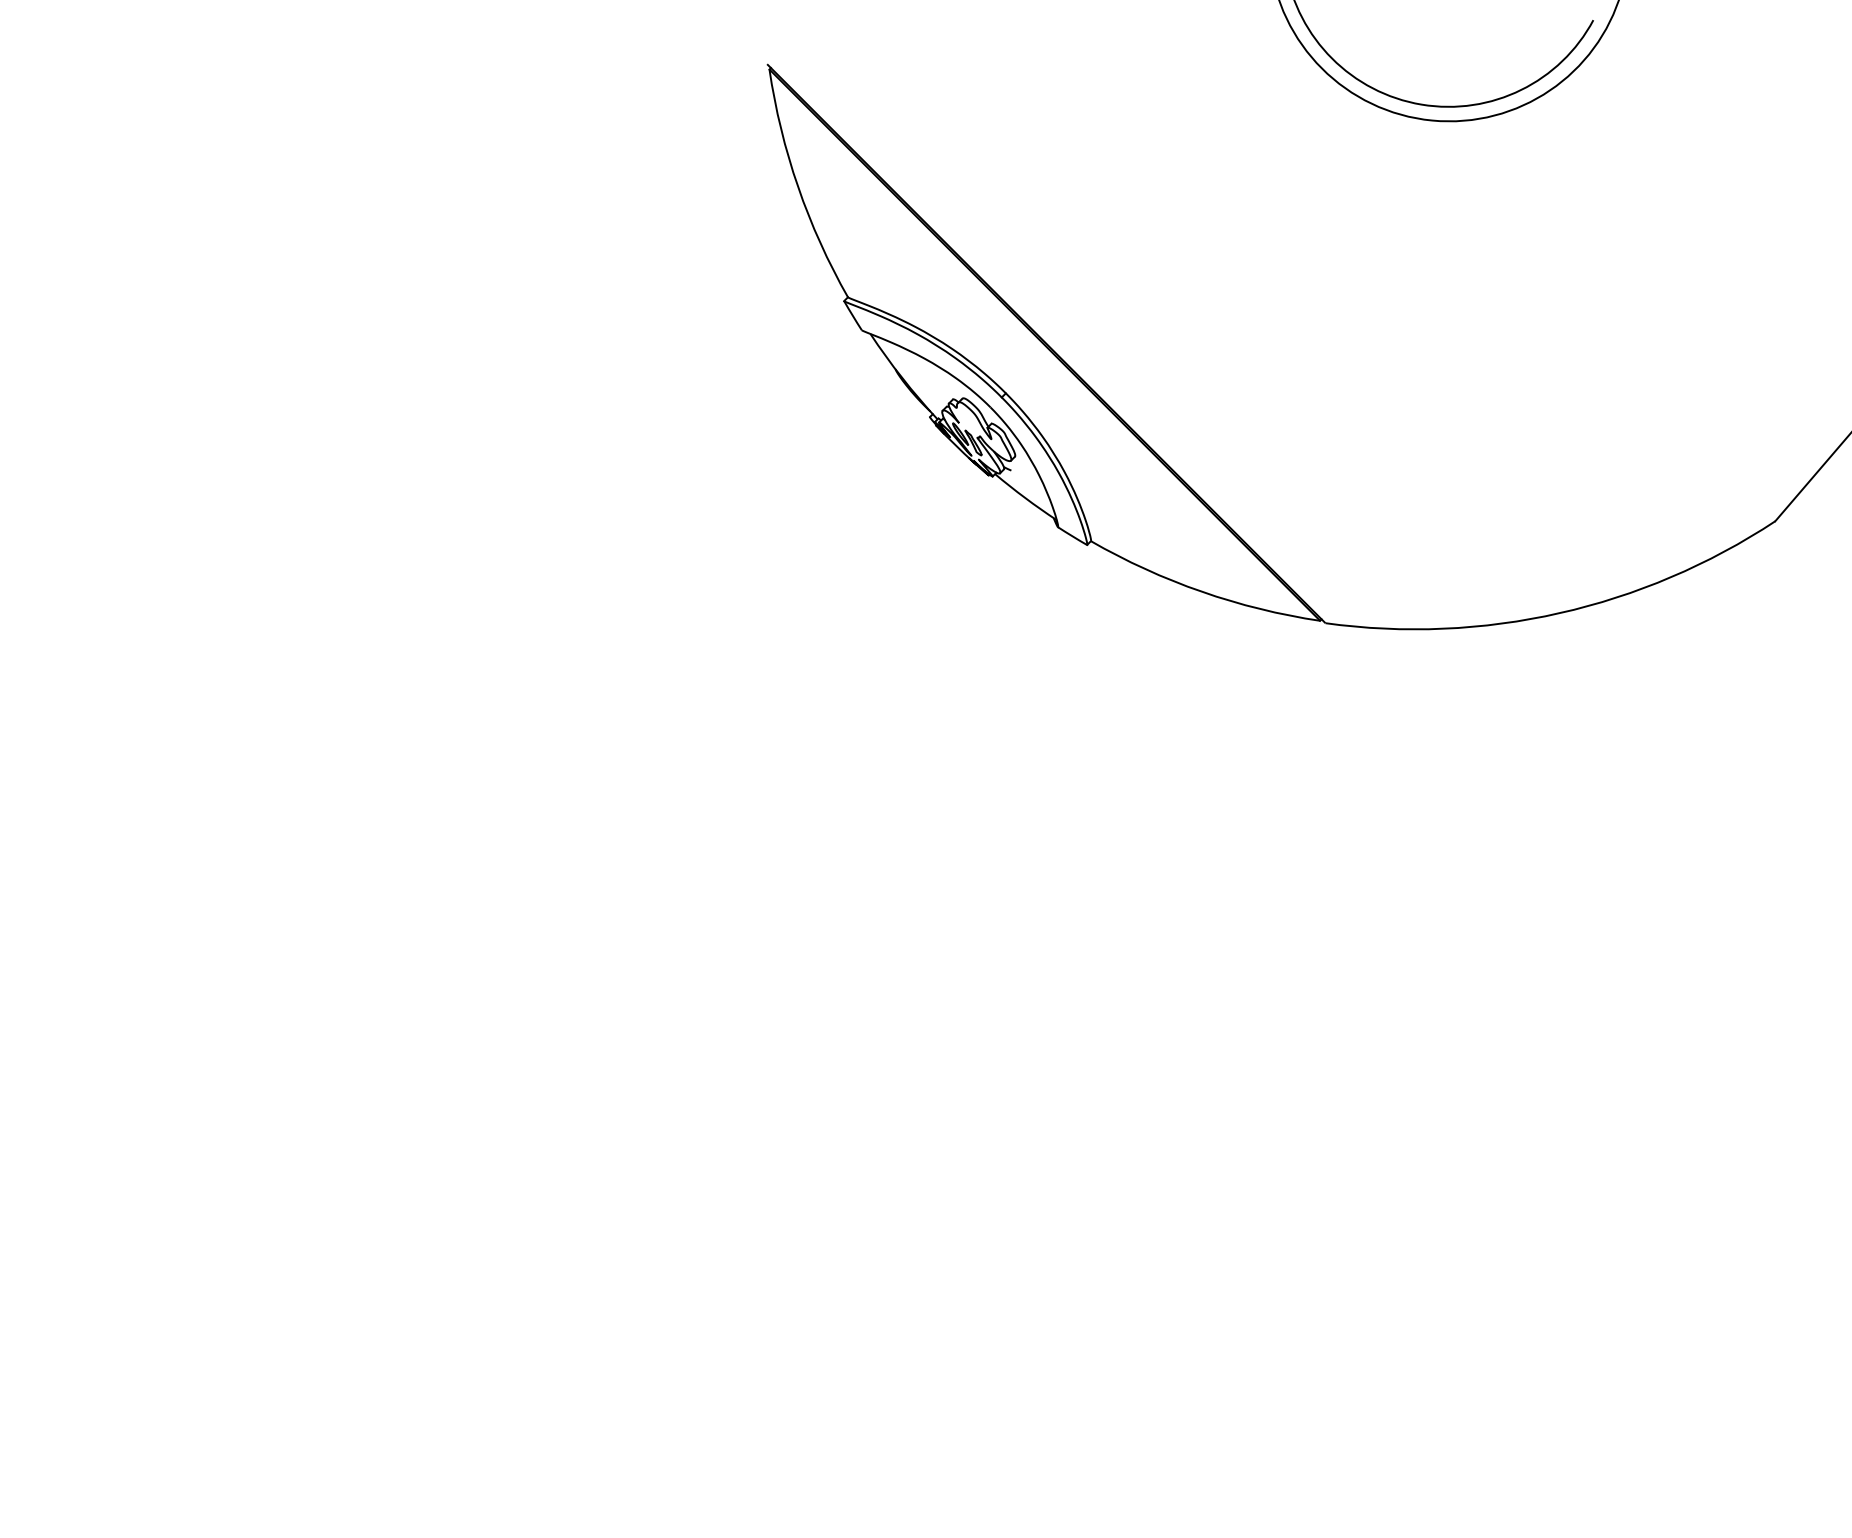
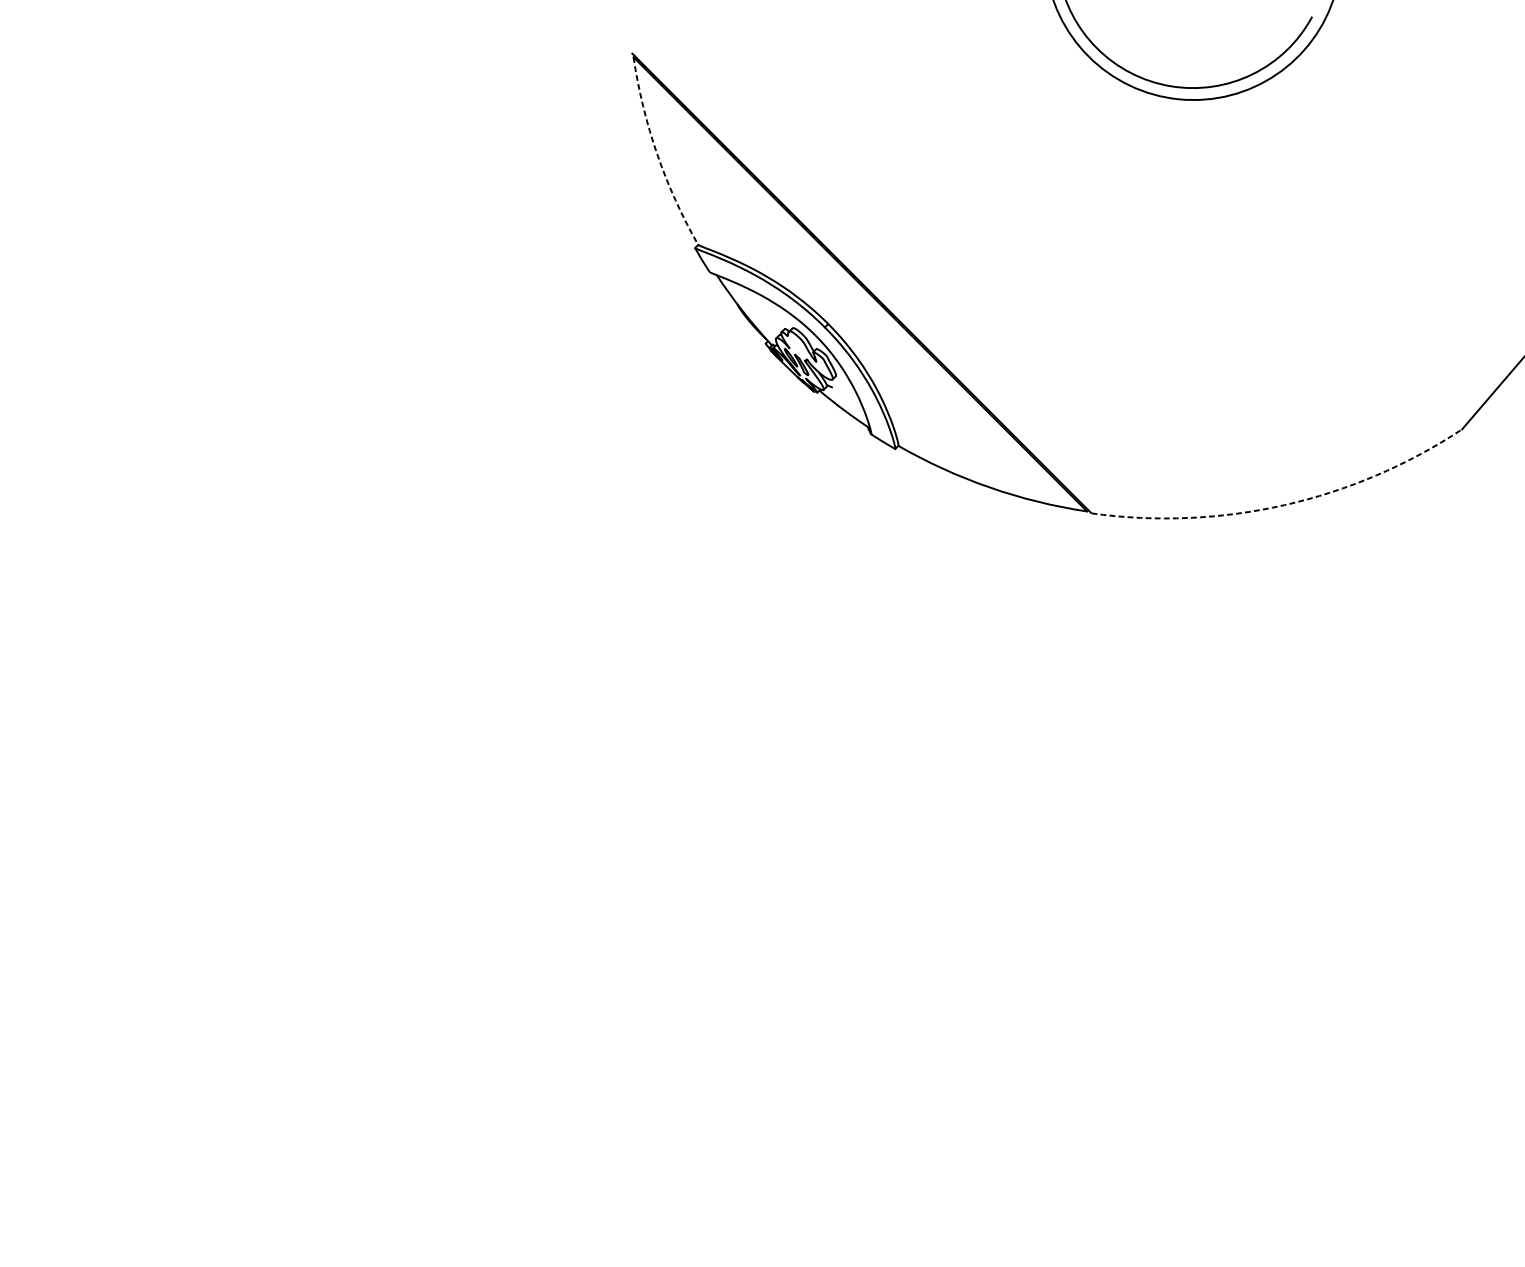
arc: (798, 187) -> (657, 154), solid -> dashed
arc: (1559, 613) -> (1284, 505), solid -> dashed

